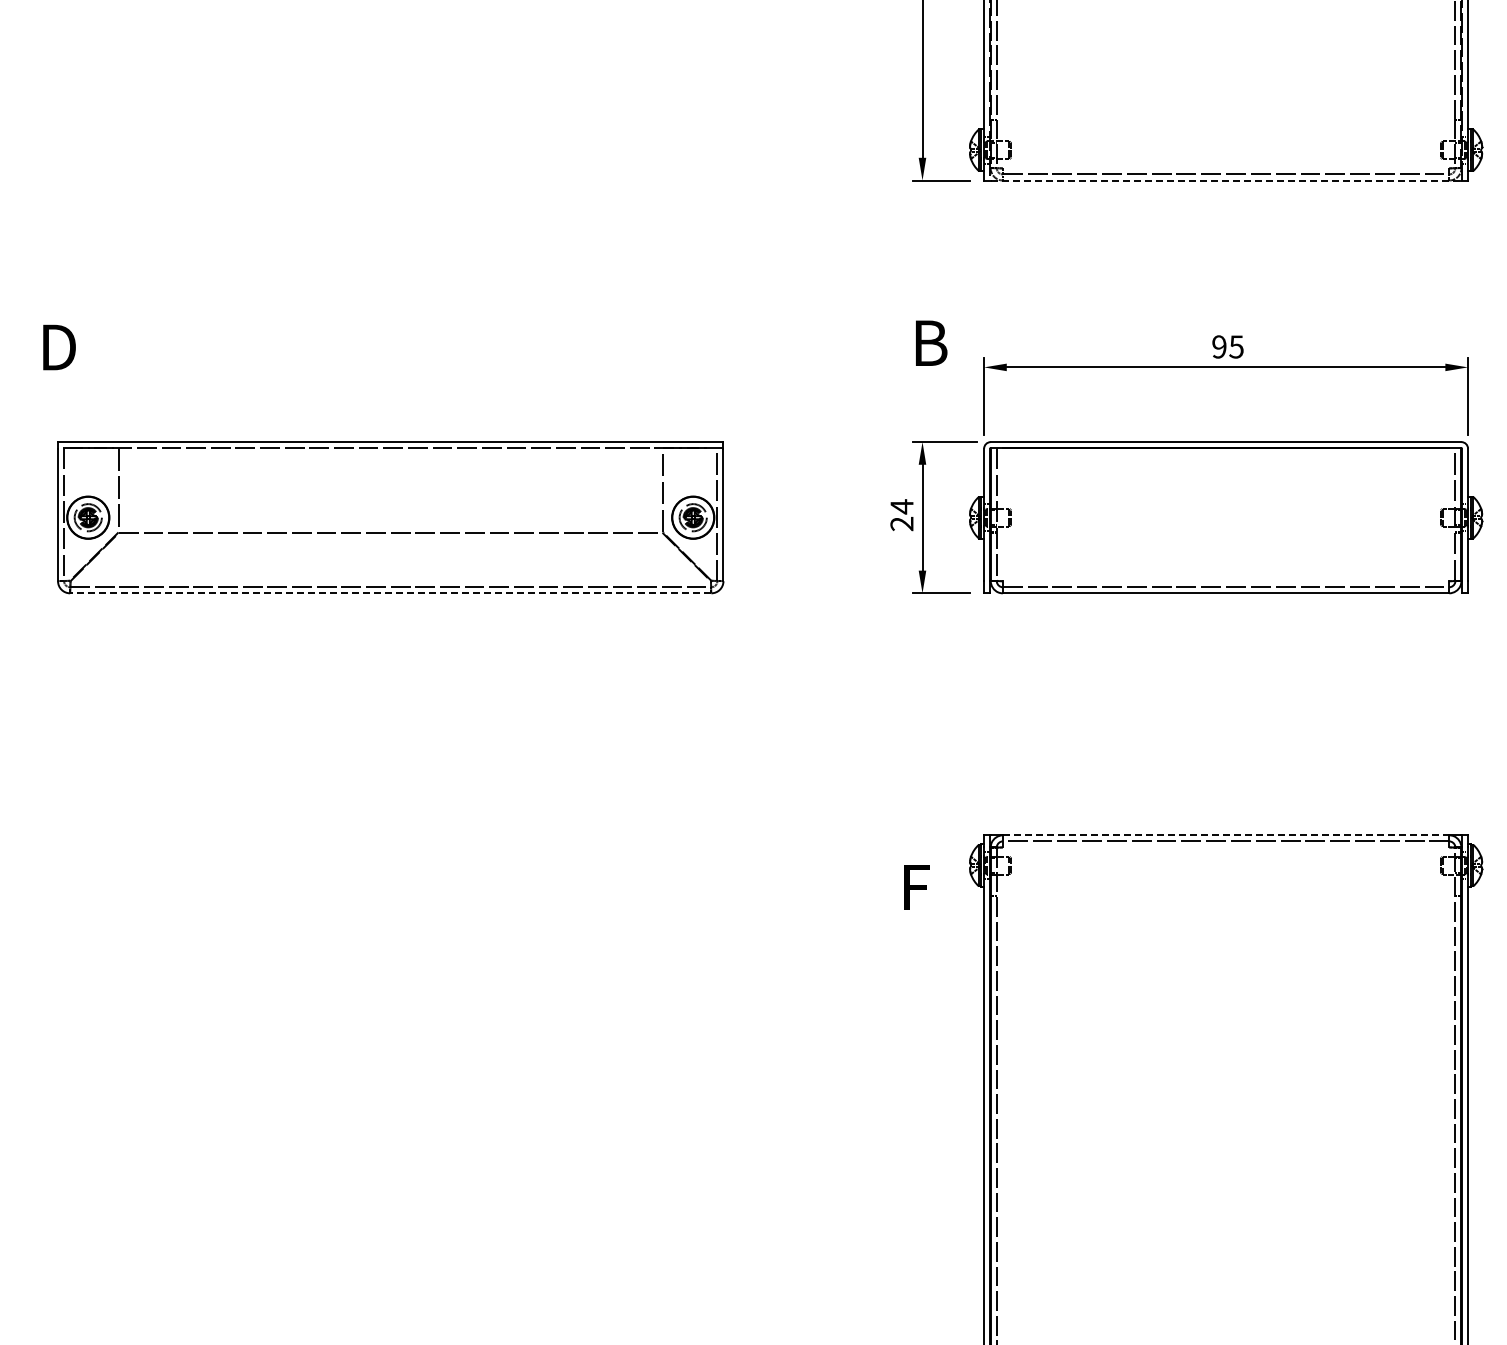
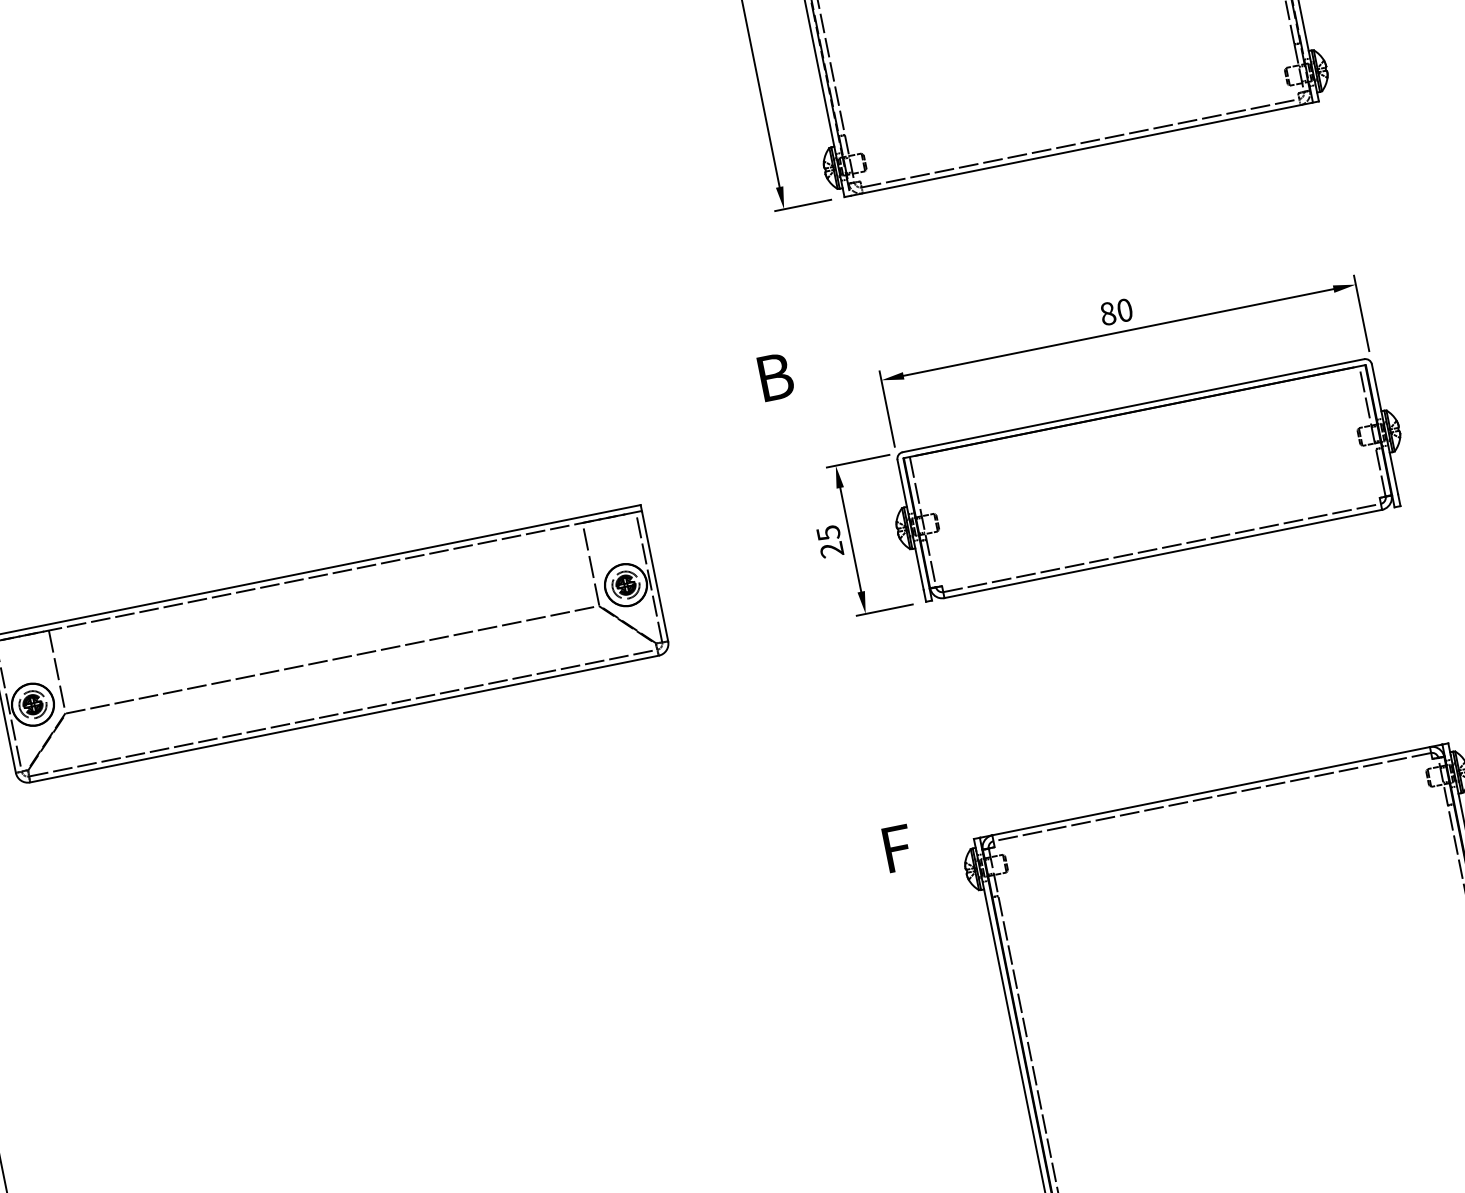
line: (1226, 180) -> (1082, 149), dashed -> solid
text: (931, 342) -> (775, 376), moved
text: (1227, 346) -> (1115, 311), 95 -> 80
text: (901, 506) -> (827, 533), 24 -> 25
line: (390, 593) -> (344, 719), dashed -> solid
line: (1226, 835) -> (1211, 791), dashed -> solid
text: (916, 887) -> (897, 848), moved

